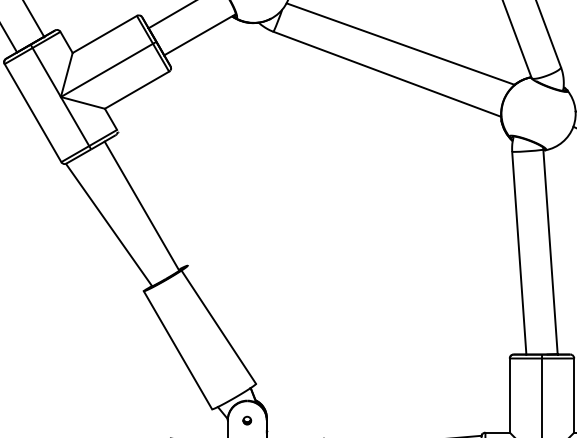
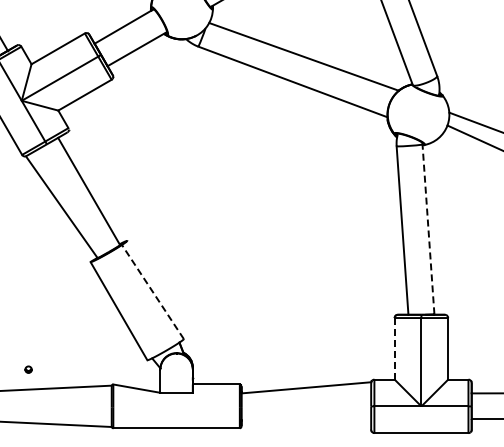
line: (550, 250) -> (428, 228), solid -> dashed
line: (218, 326) -> (152, 291), solid -> dashed
line: (509, 395) -> (394, 348), solid -> dashed
part: (247, 420) -> (28, 369), moved

